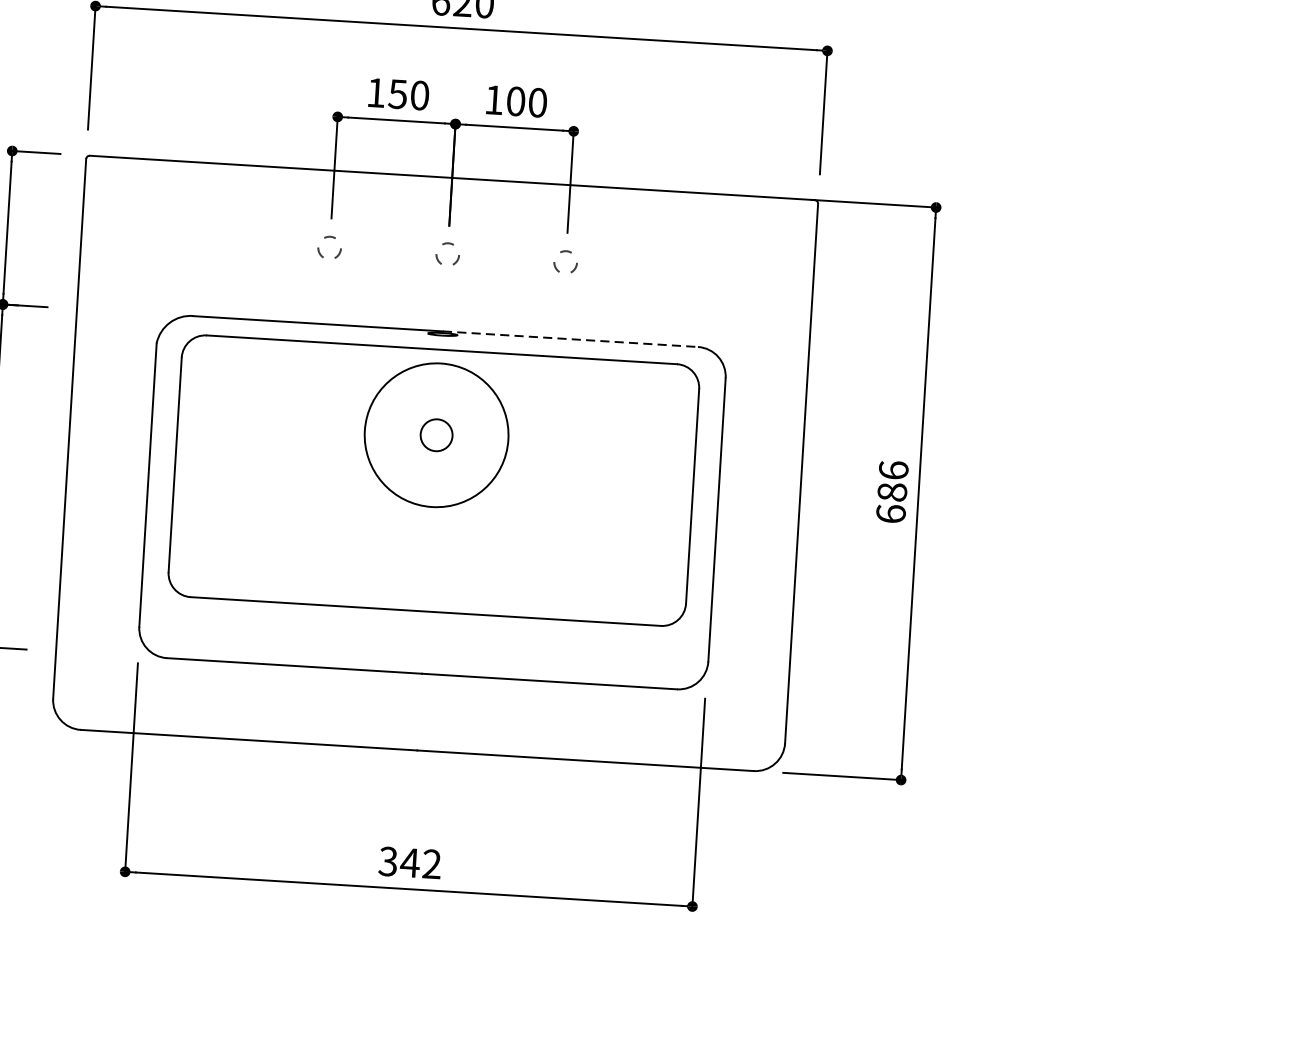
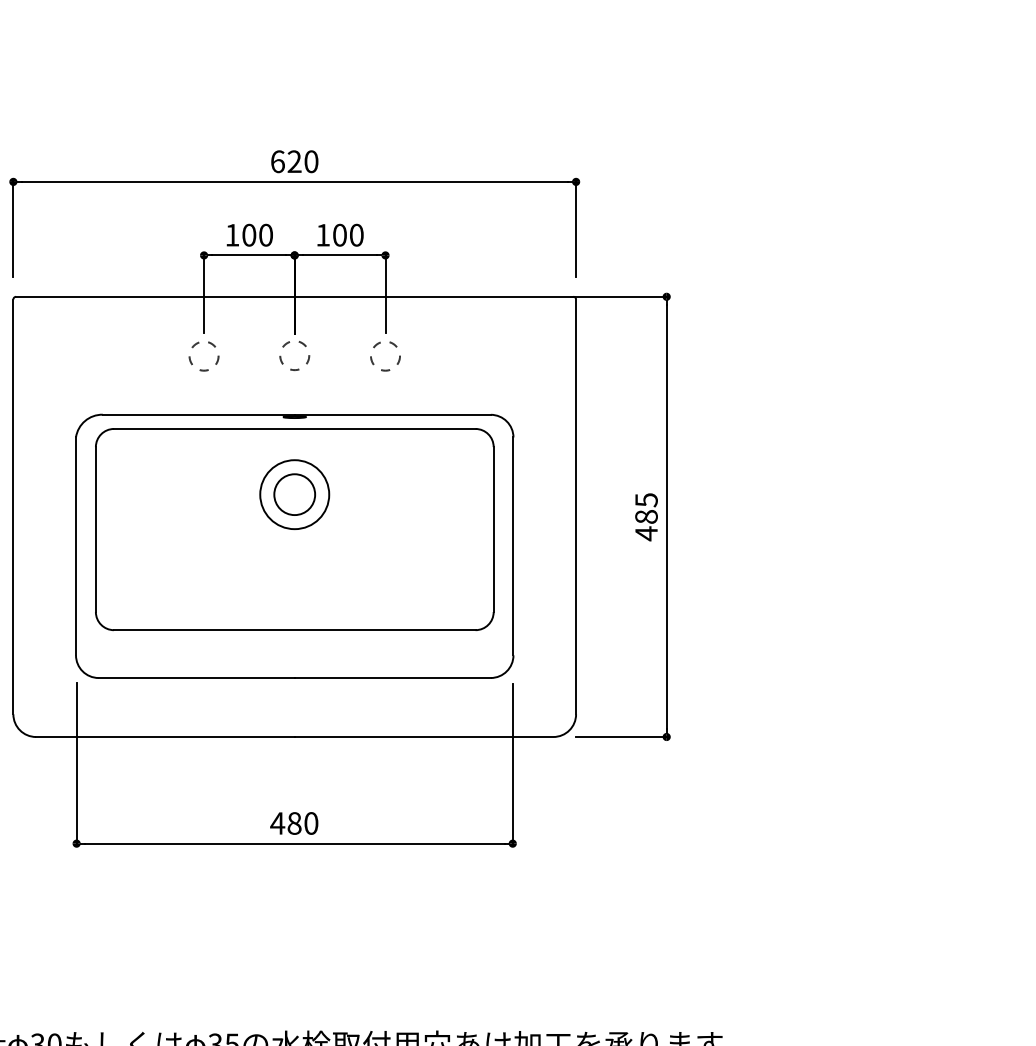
text: (398, 93) -> (249, 234), 150 -> 100
circle: (328, 248) -> (203, 356), size x1.67
circle: (447, 254) -> (294, 355), size x1.67
circle: (565, 262) -> (385, 356), size x1.67
line: (571, 338) -> (393, 414), dashed -> solid
circle: (436, 435) -> (294, 494), size x0.62
circle: (436, 435) -> (294, 494), size x1.67
text: (892, 492) -> (646, 517), 686 -> 485
text: (410, 862) -> (294, 823), 342 -> 480

